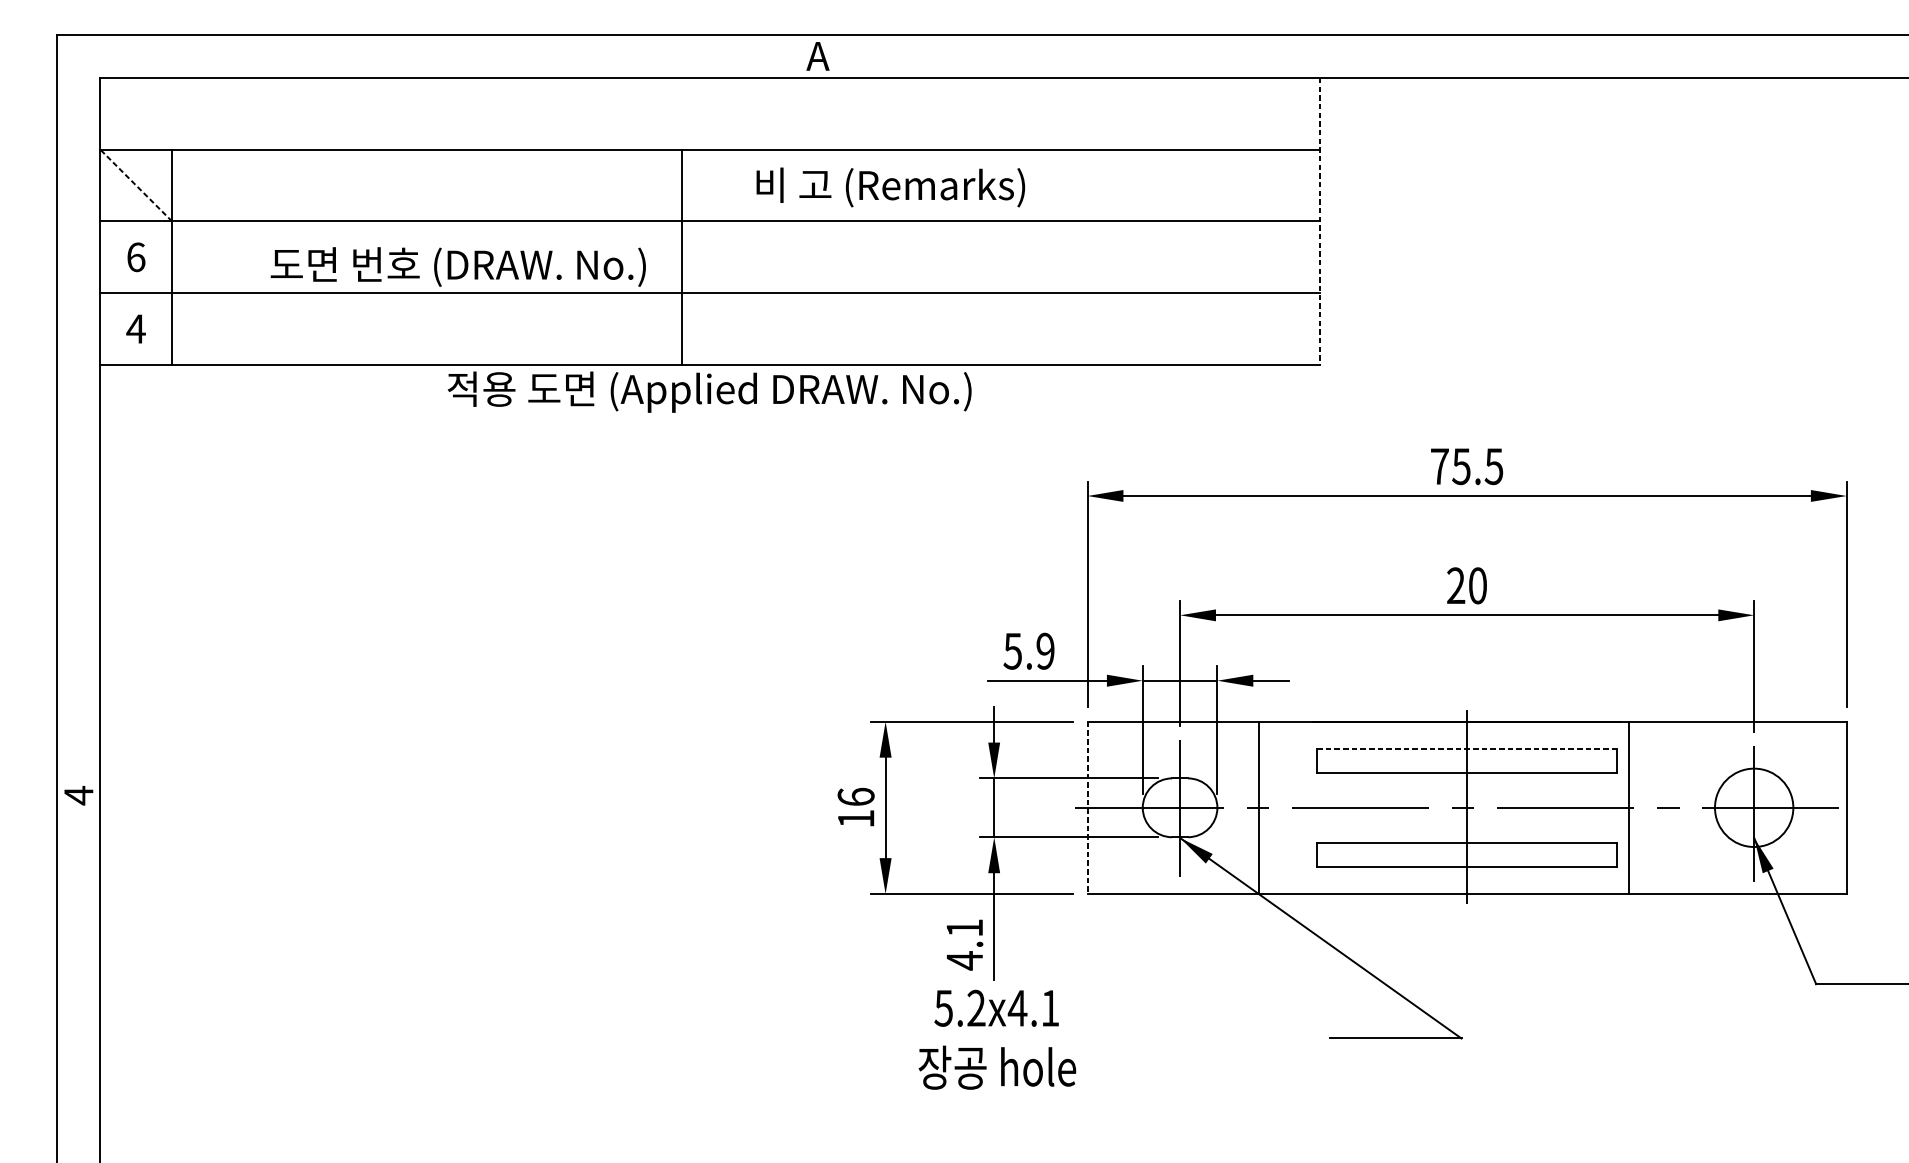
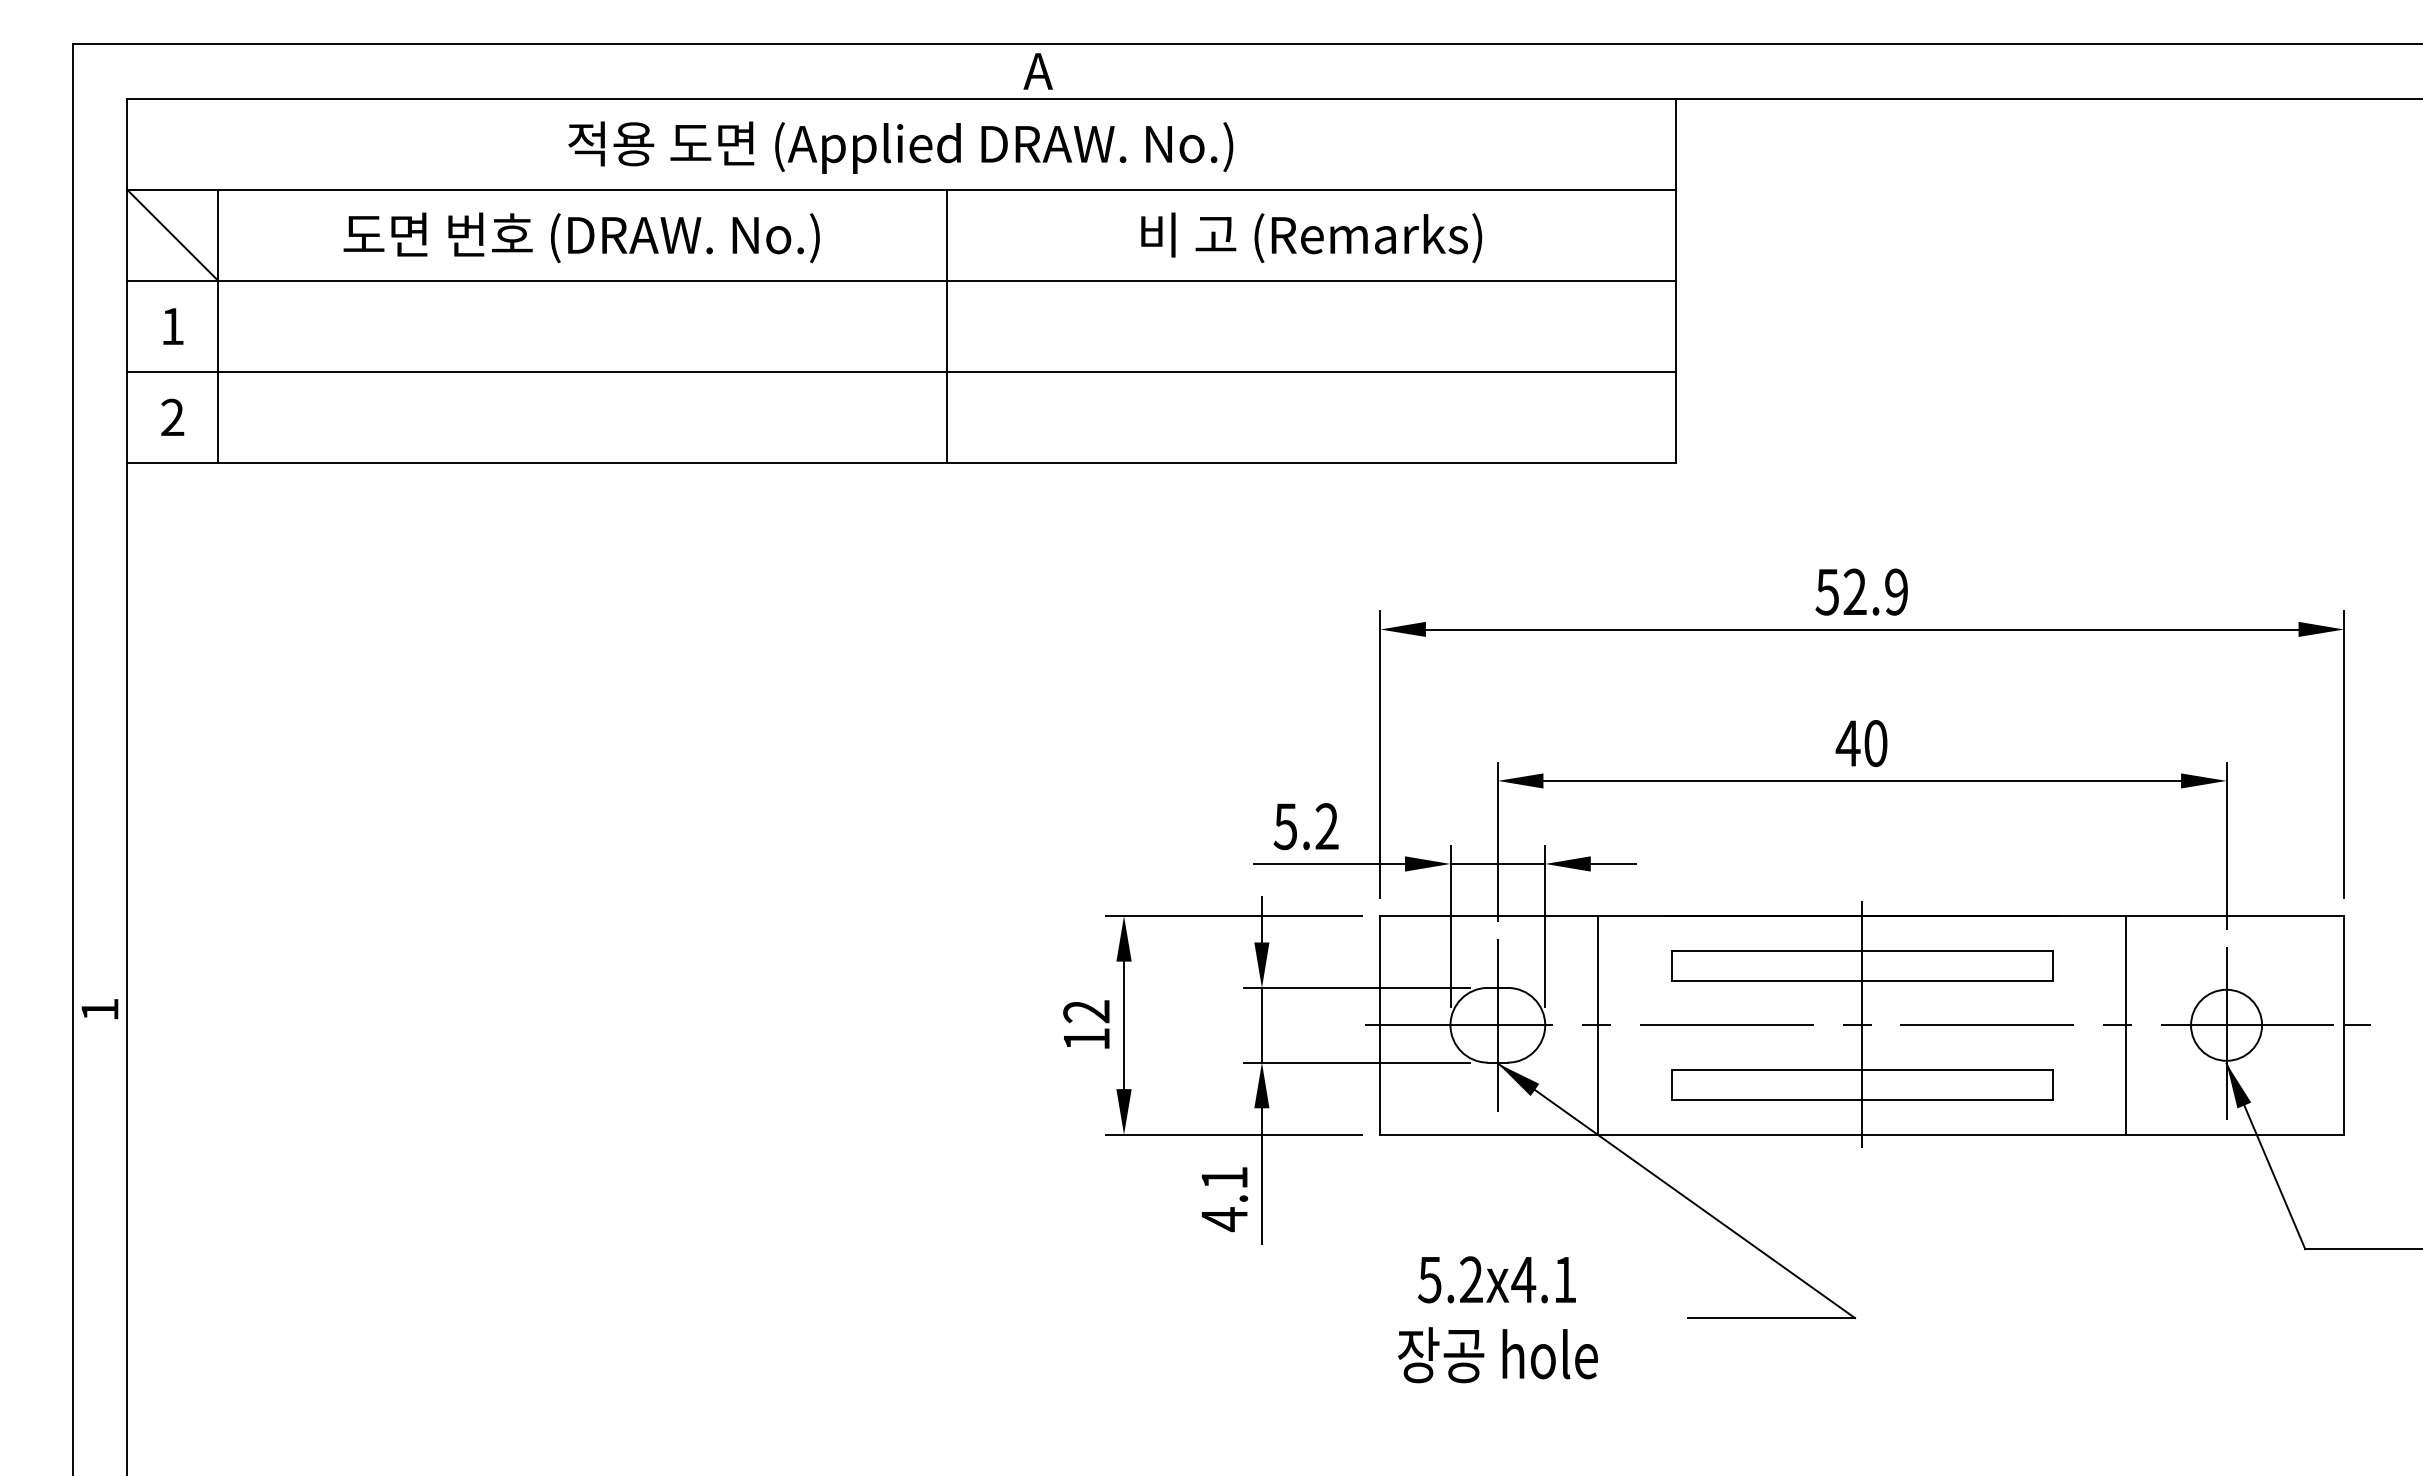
line: (135, 185) -> (172, 235), dashed -> solid
text: (890, 187) -> (1311, 237), moved
line: (1320, 221) -> (1675, 281), dashed -> solid
text: (135, 257) -> (172, 326), 6 -> 1
line: (681, 257) -> (947, 326), moved
text: (458, 266) -> (581, 237), moved
text: (135, 328) -> (172, 416), 4 -> 2
text: (709, 392) -> (900, 147), moved
text: (1466, 466) -> (1861, 591), 75.5 -> 52.9
text: (1455, 585) -> (1847, 743), 20 -> 40
text: (1045, 651) -> (1326, 826), 5.9 -> 5.2
line: (1467, 748) -> (1862, 950), dashed -> solid
text: (78, 795) -> (99, 1009), 4 -> 1
text: (856, 796) -> (1086, 1011), 16 -> 12
line: (1087, 807) -> (1380, 1025), dashed -> solid
line: (1628, 807) -> (2126, 1024), moved
circle: (1754, 807) -> (2226, 1024), size x0.71
line: (1857, 807) -> (2357, 1025), added
text: (997, 1039) -> (1497, 1319), moved

